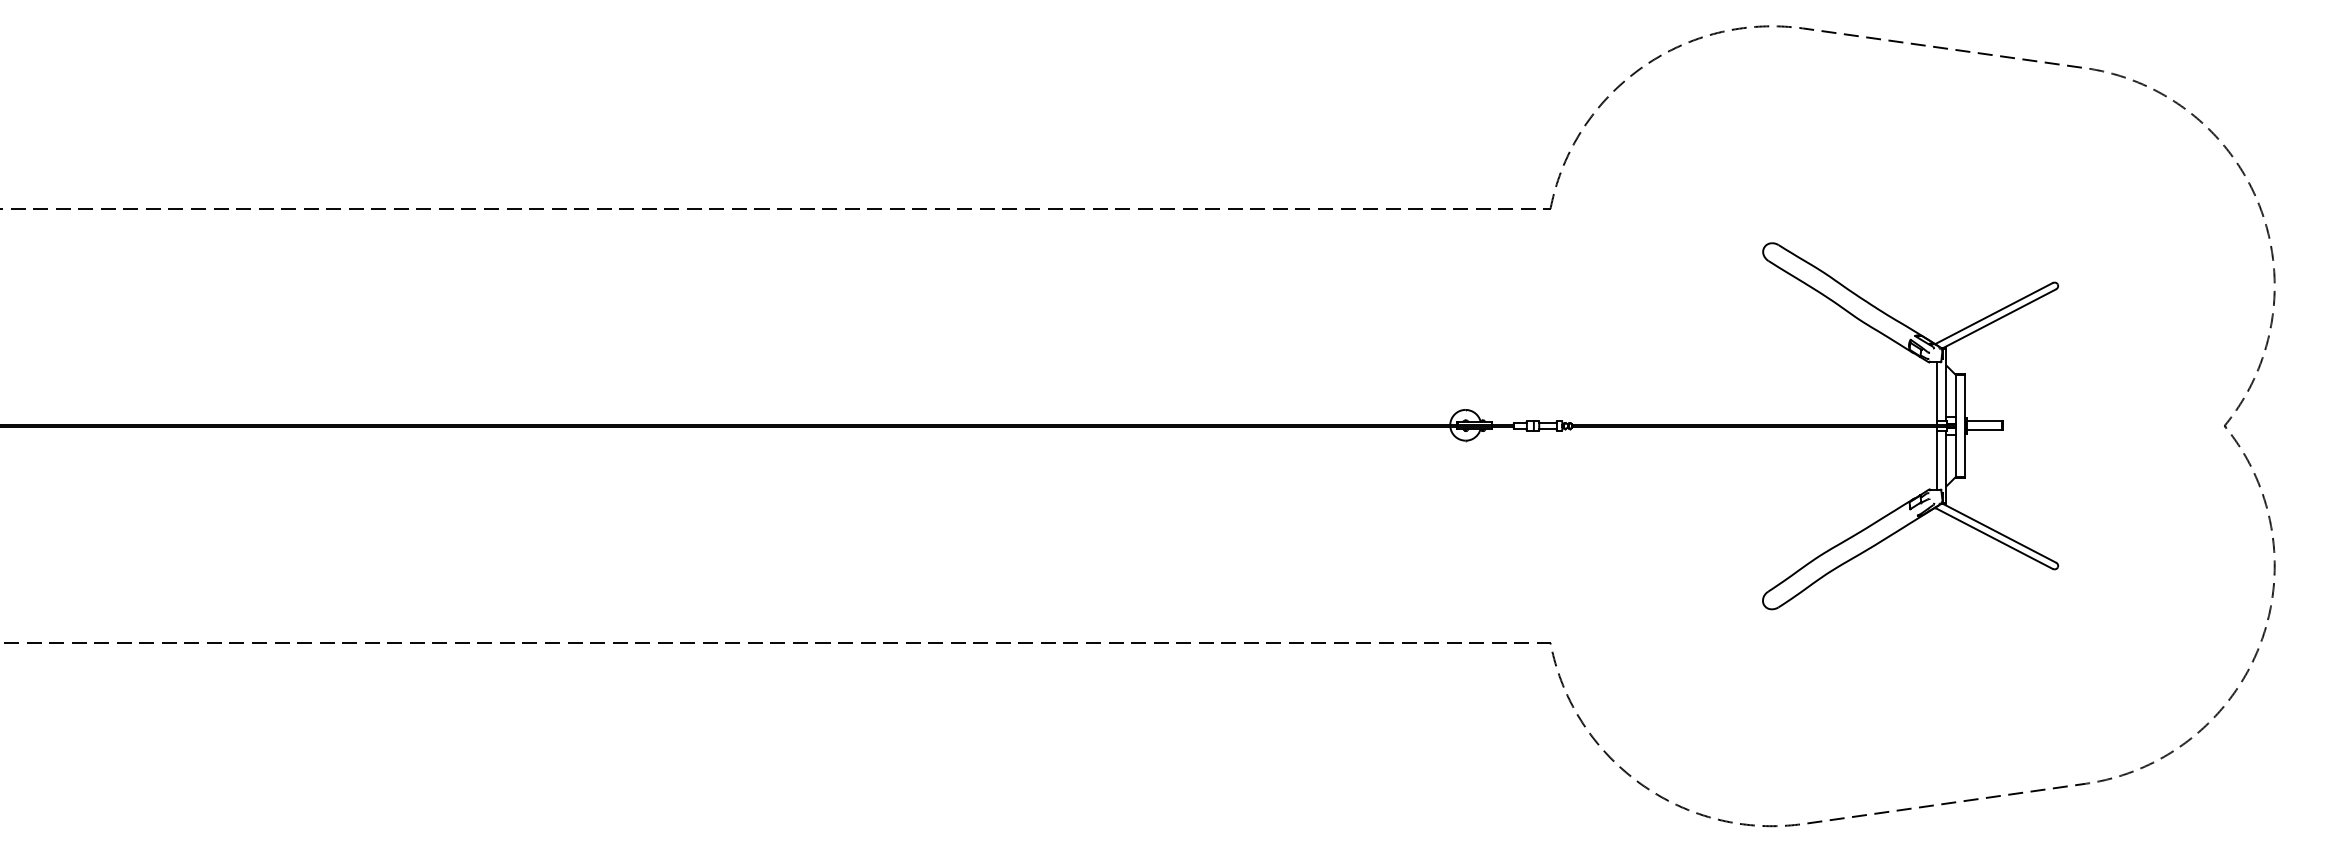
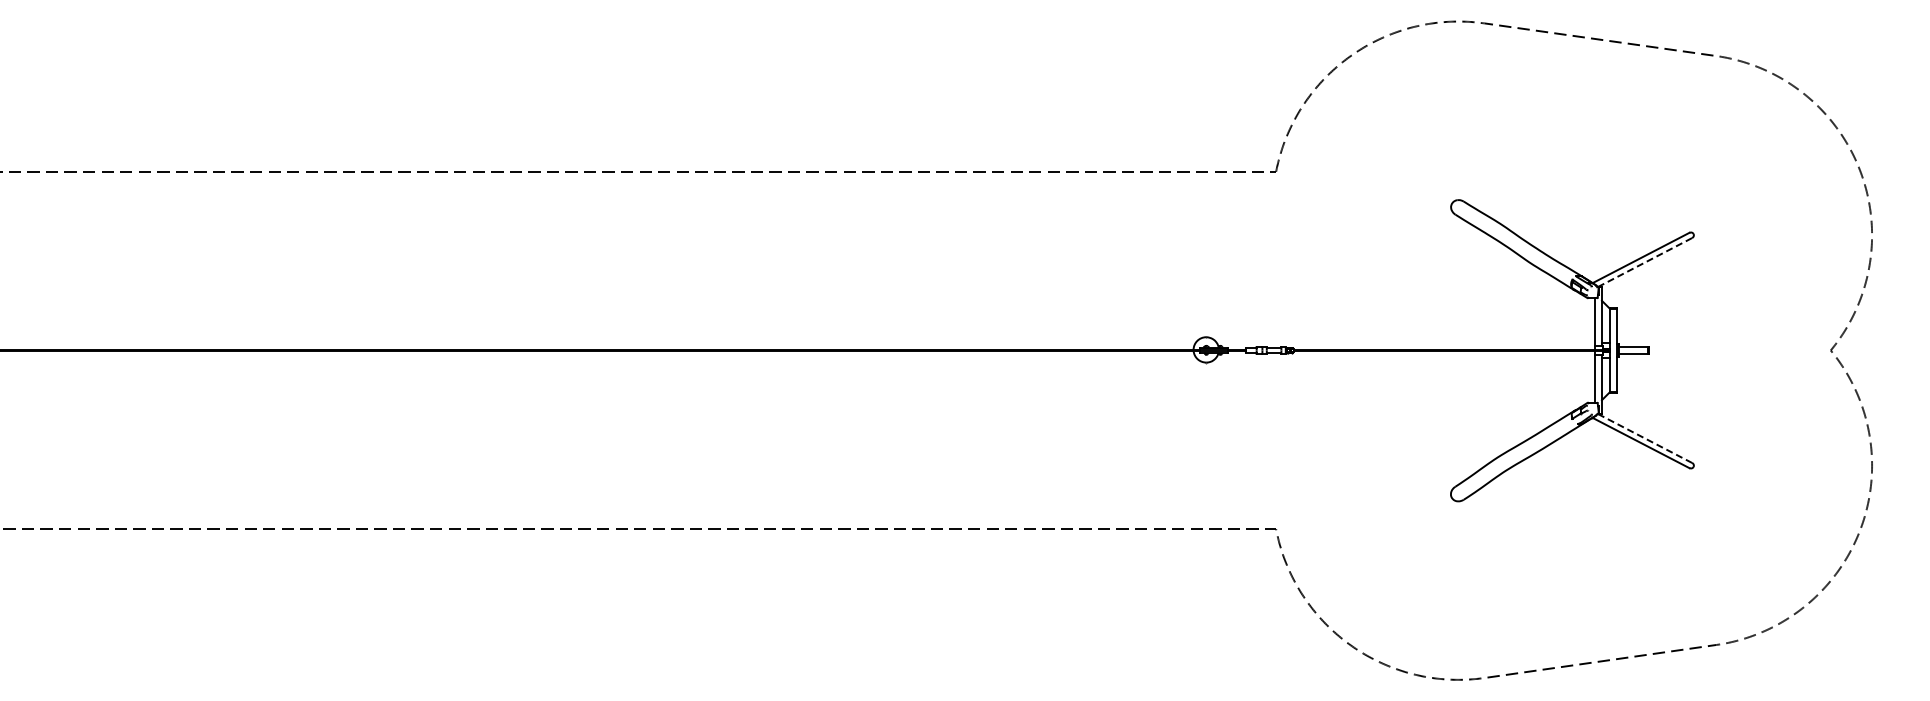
line: (1999, 319) -> (1645, 262), solid -> dashed
line: (1999, 532) -> (1645, 438), solid -> dashed

